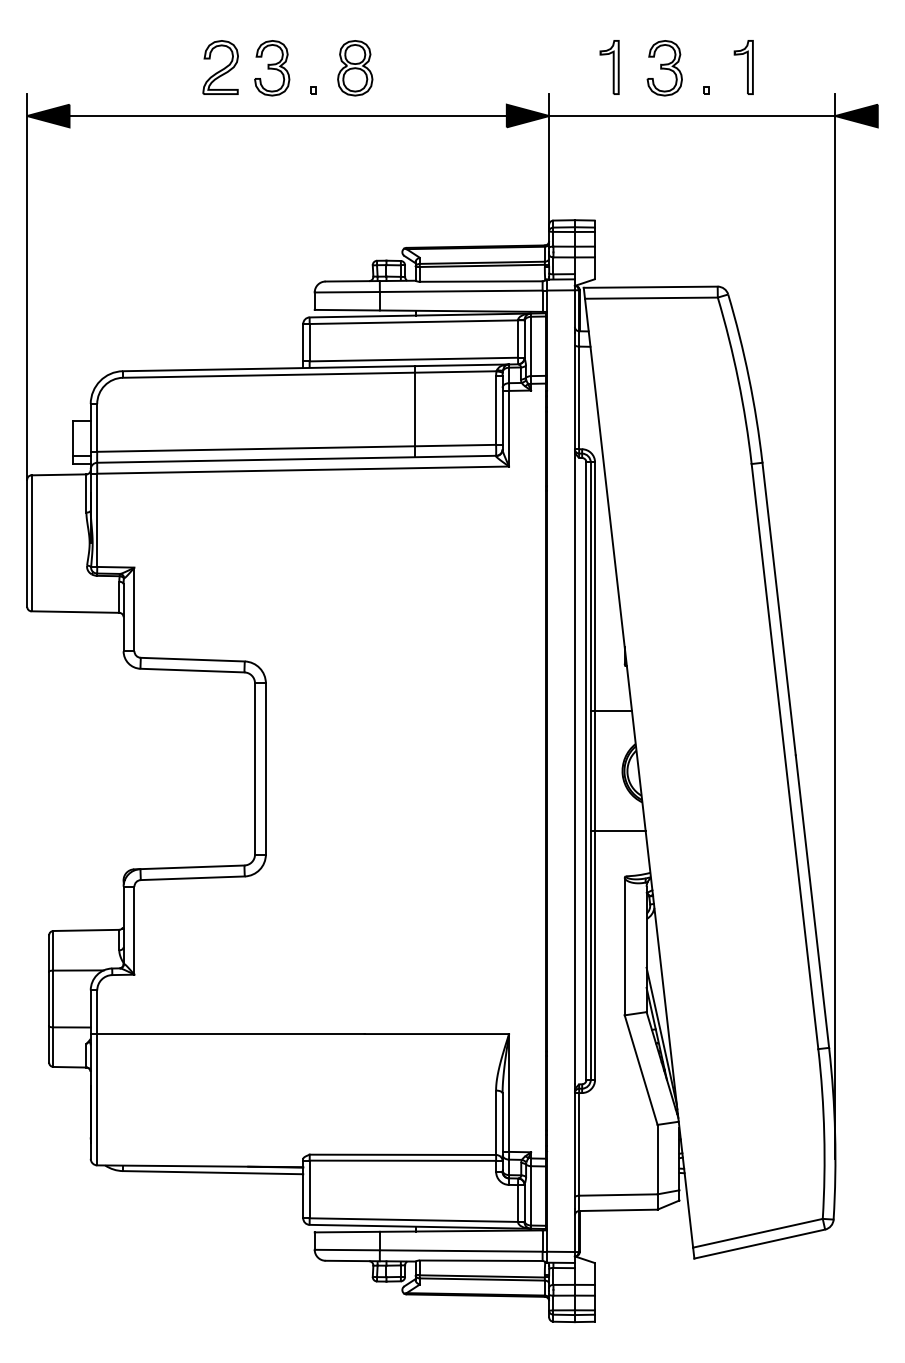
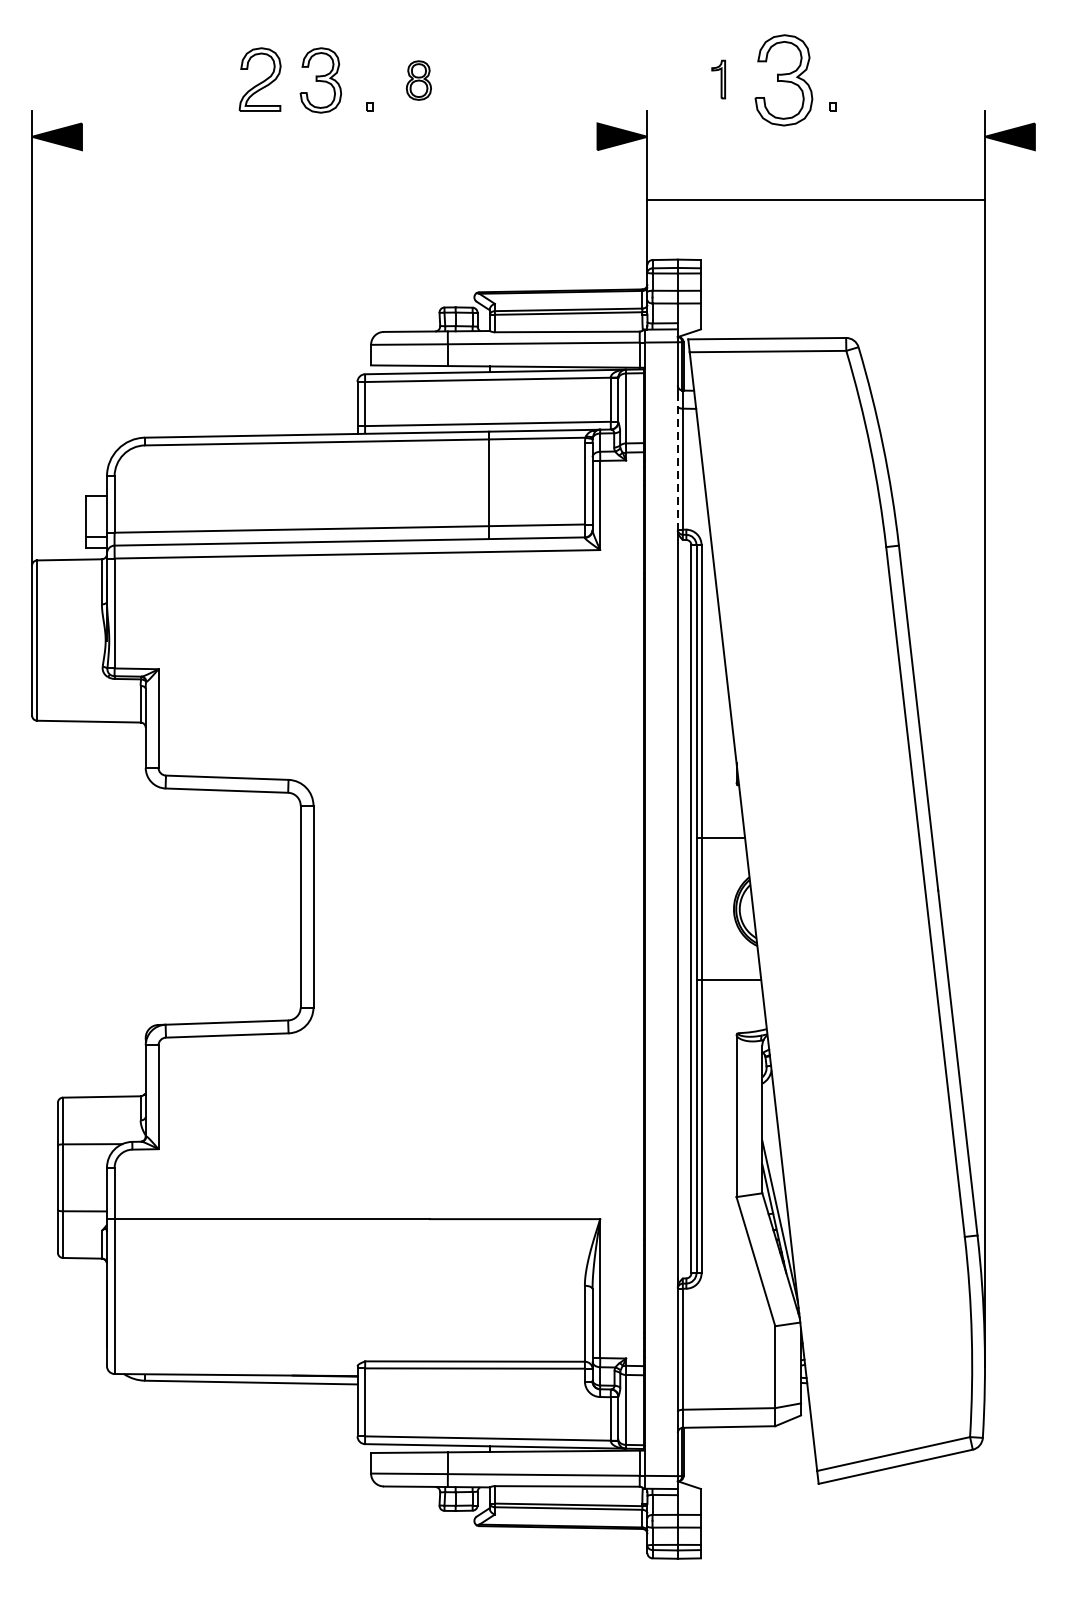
part: (609, 67) -> (718, 79), size x0.6
part: (743, 67) -> (876, 79), removed
part: (355, 68) -> (419, 80), size x0.6
part: (664, 68) -> (783, 80), size x1.4
line: (287, 116) -> (338, 137), removed
line: (692, 116) -> (816, 201), moved
line: (574, 391) -> (677, 461), solid -> dashed

